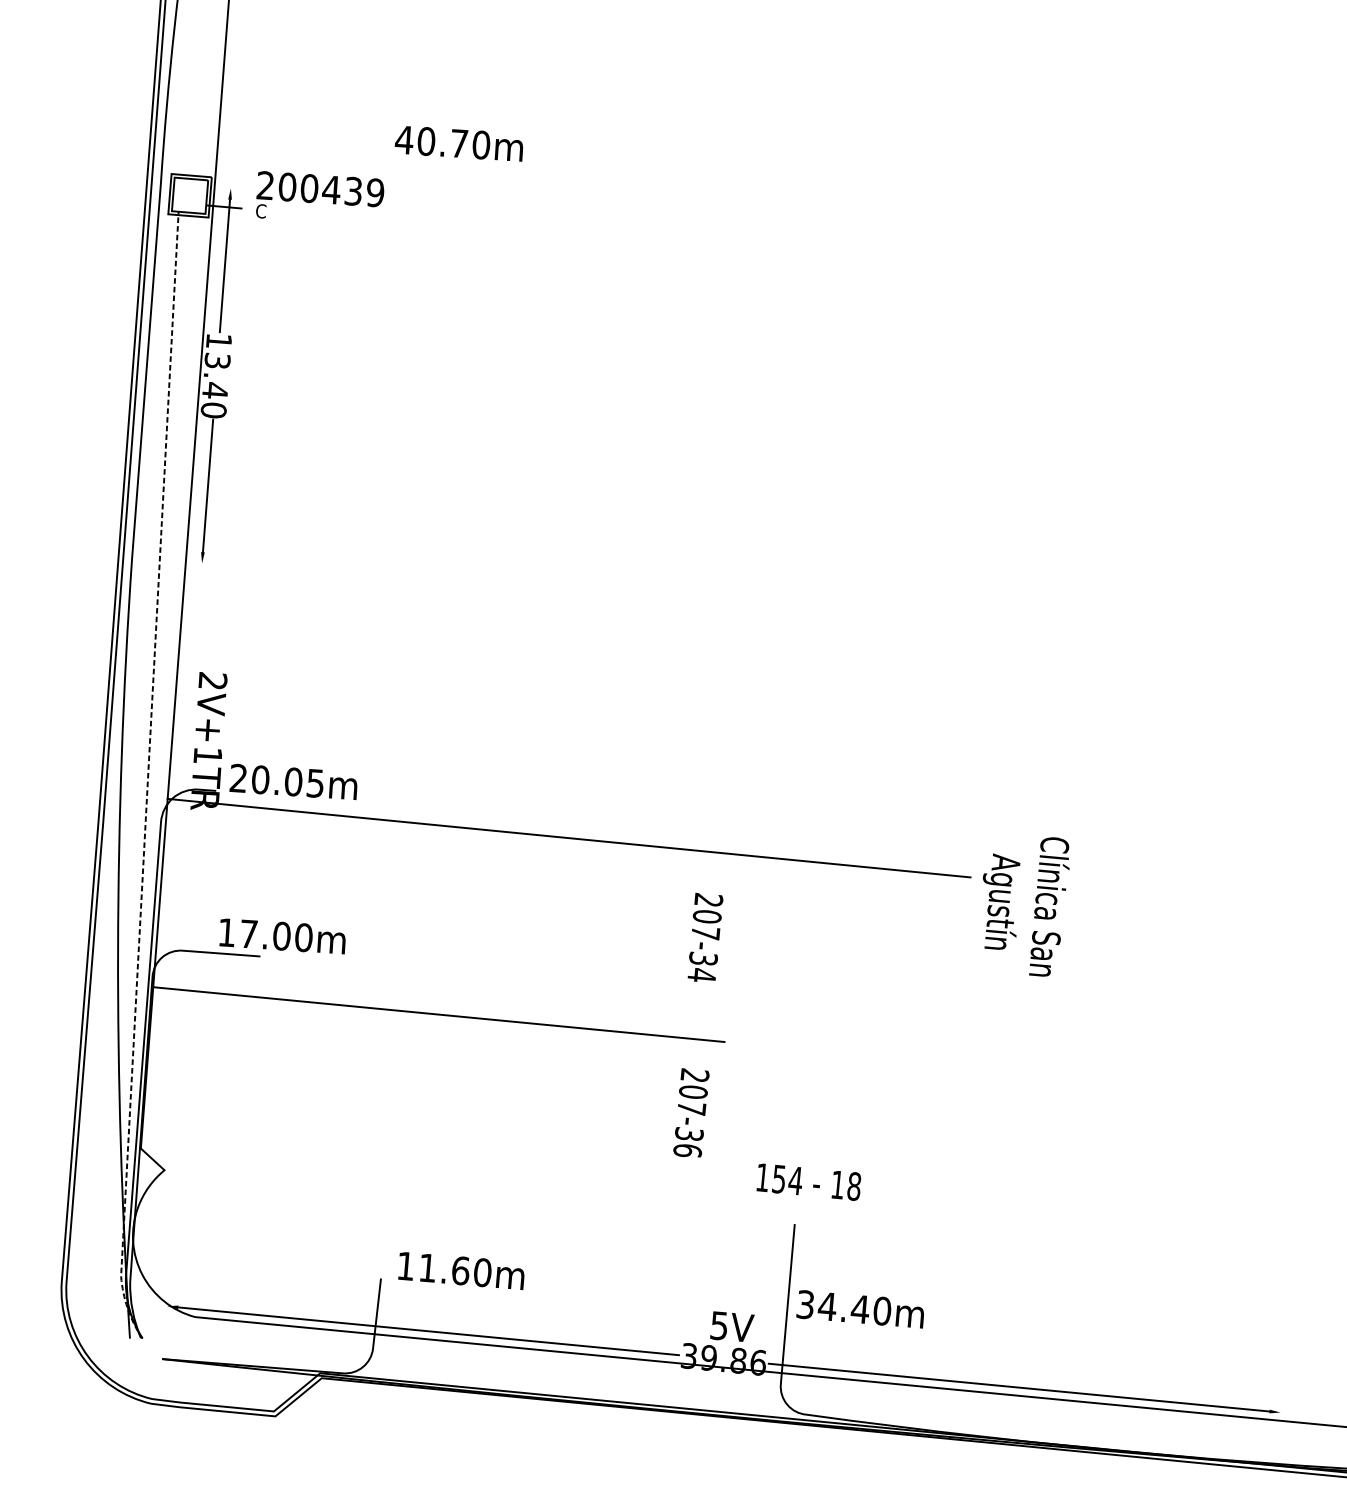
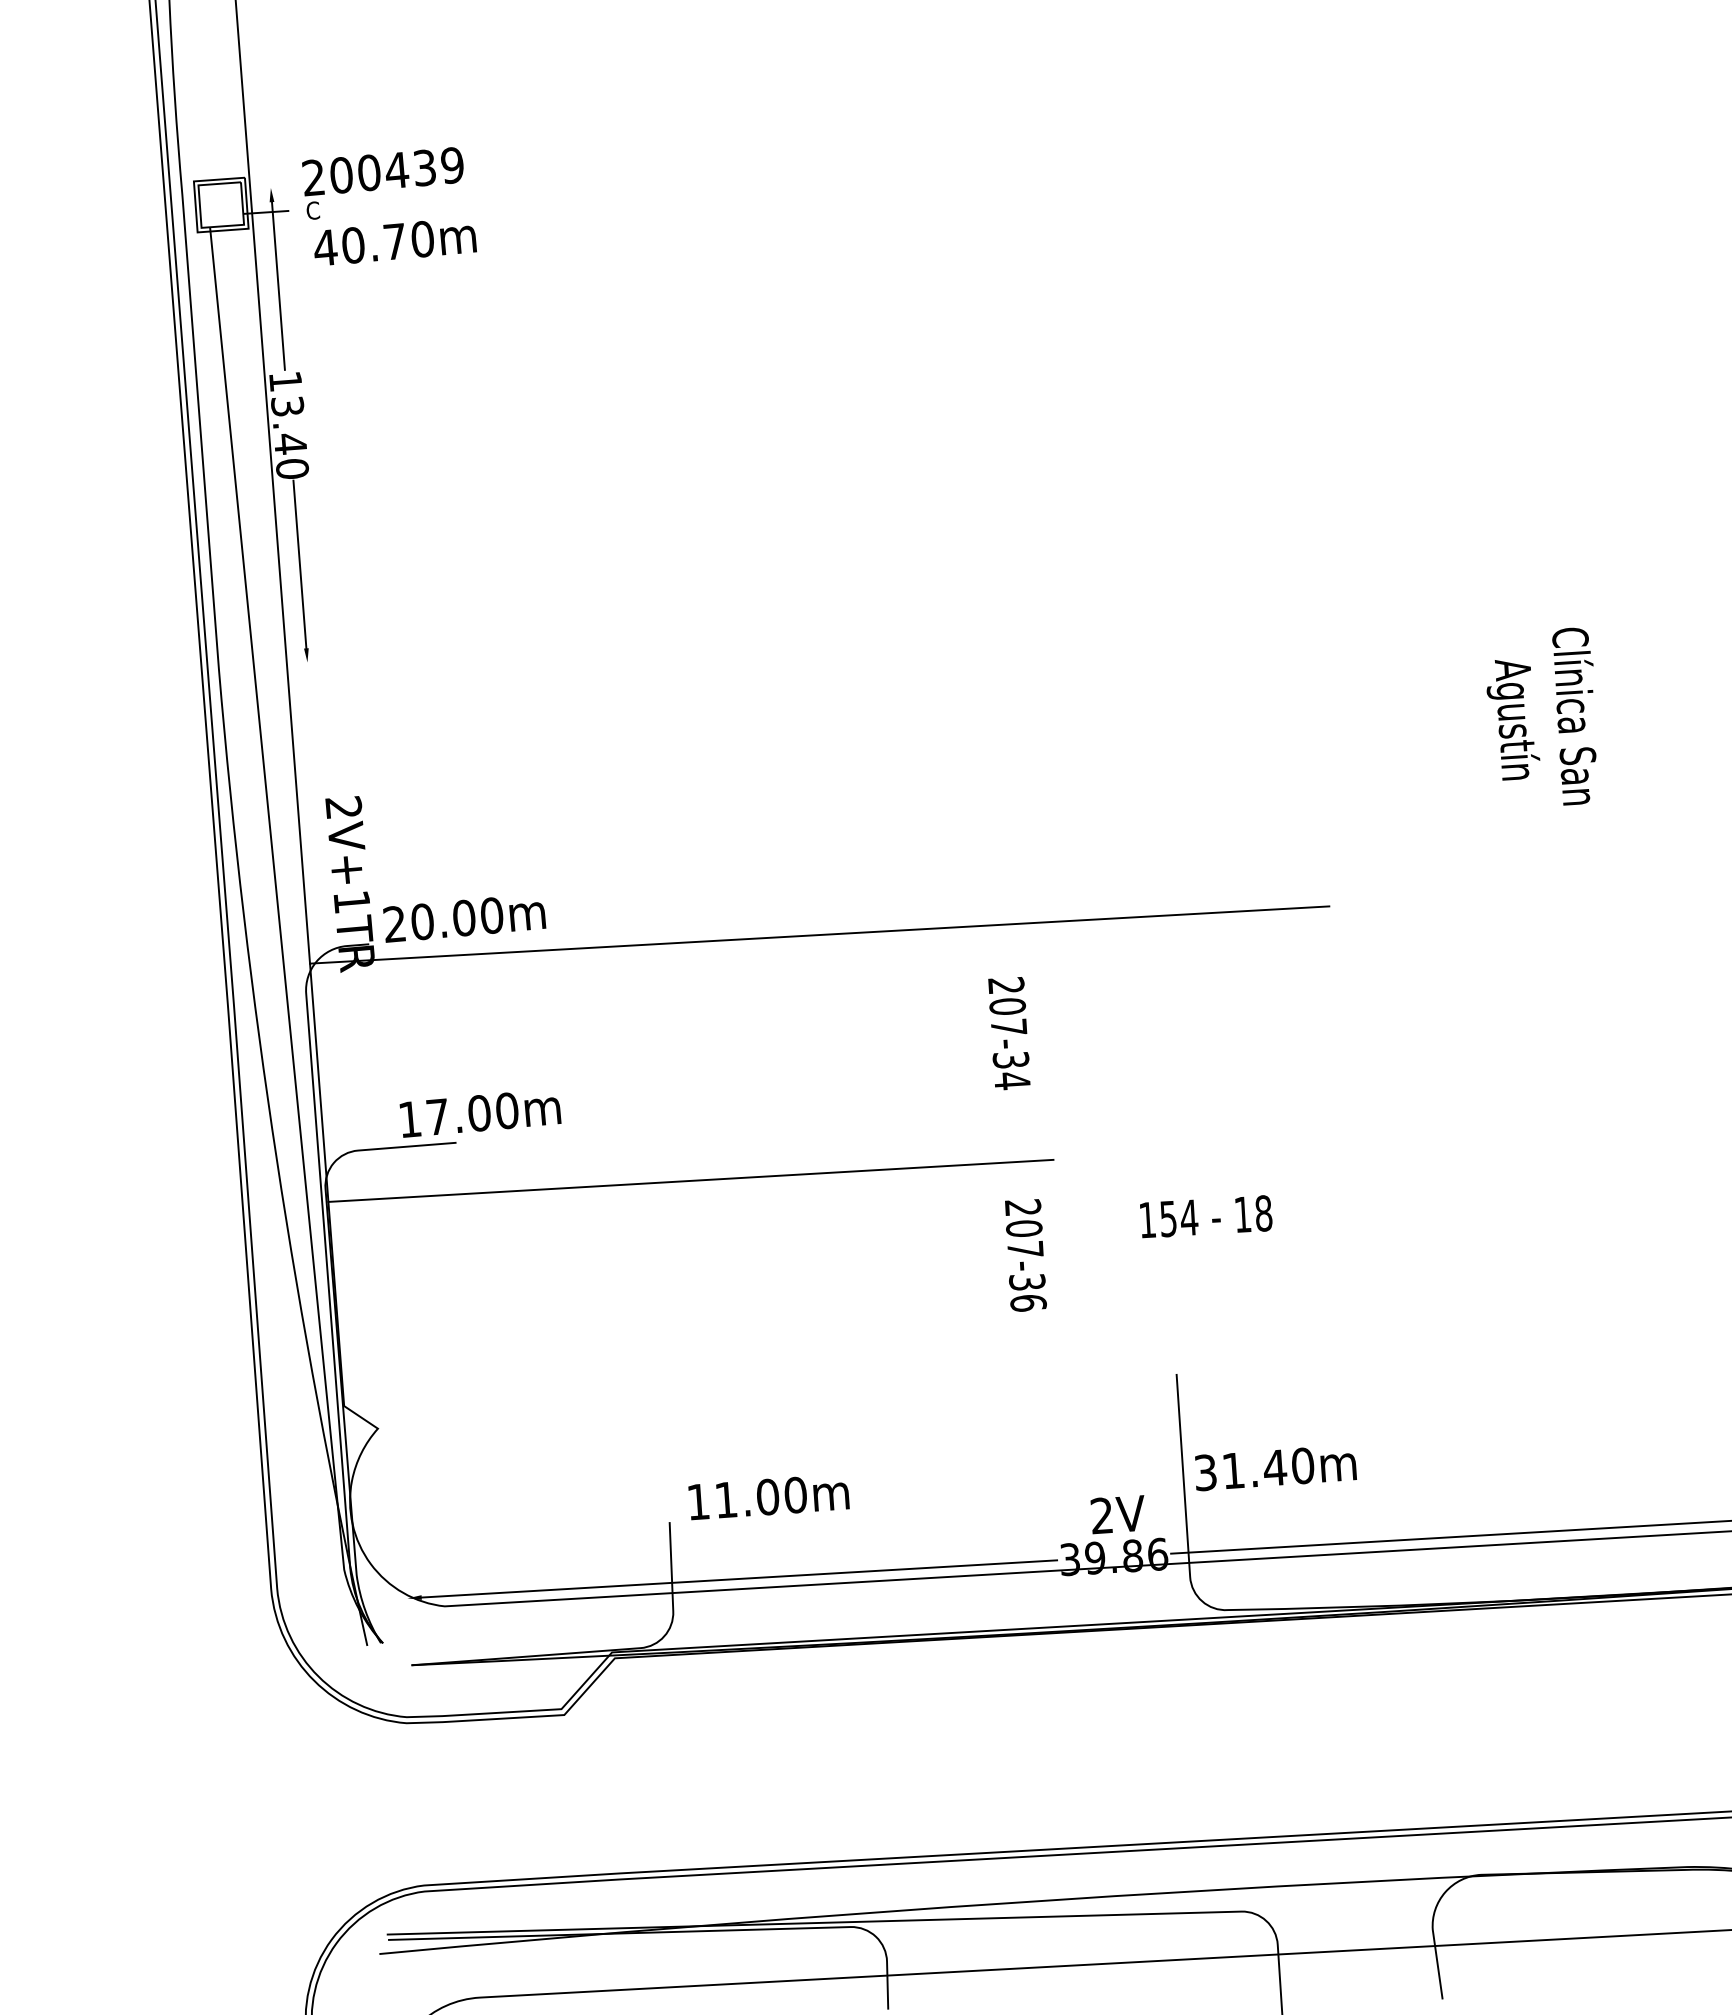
text: (459, 145) -> (395, 243), moved
line: (147, 782) -> (281, 946), dashed -> solid
text: (316, 783) -> (492, 915), 20.05m -> 20.00m
text: (1022, 903) -> (1541, 716), moved
text: (809, 1181) -> (1206, 1216), moved
text: (461, 1270) -> (768, 1496), 11.60m -> 11.00m
text: (827, 1306) -> (1233, 1470), 34.40m -> 31.40m
text: (719, 1325) -> (1101, 1515), 5V -> 2V

